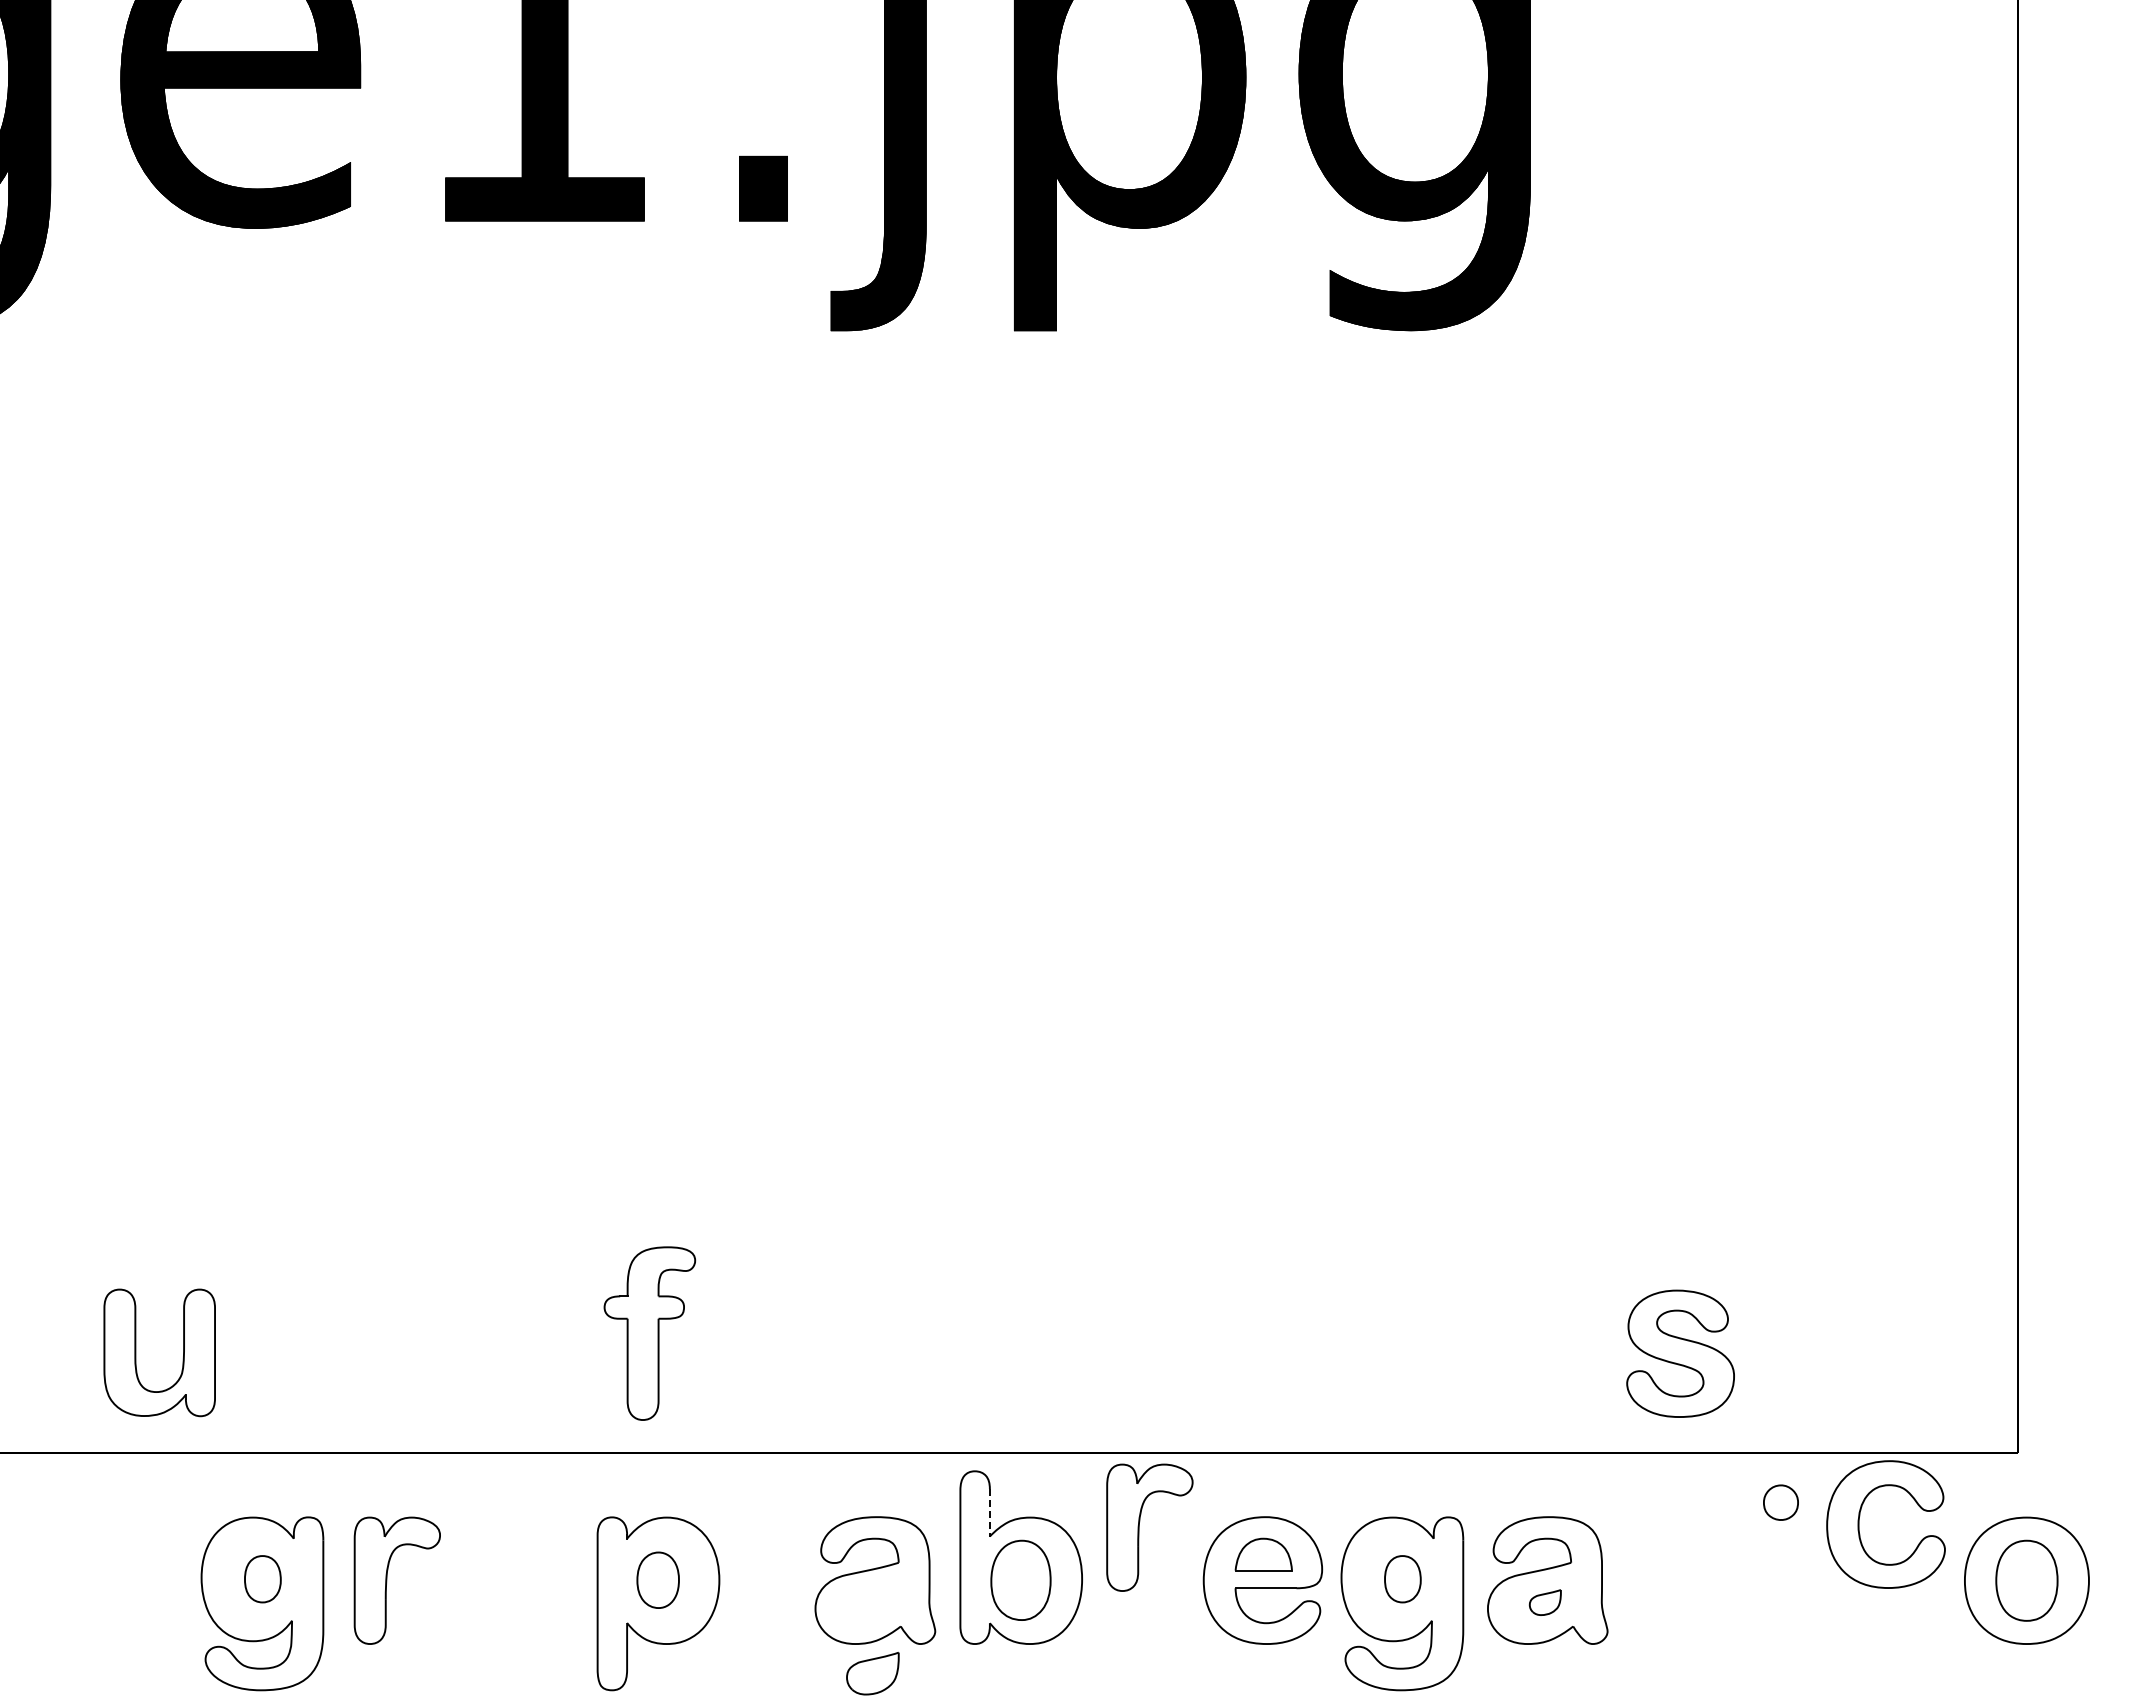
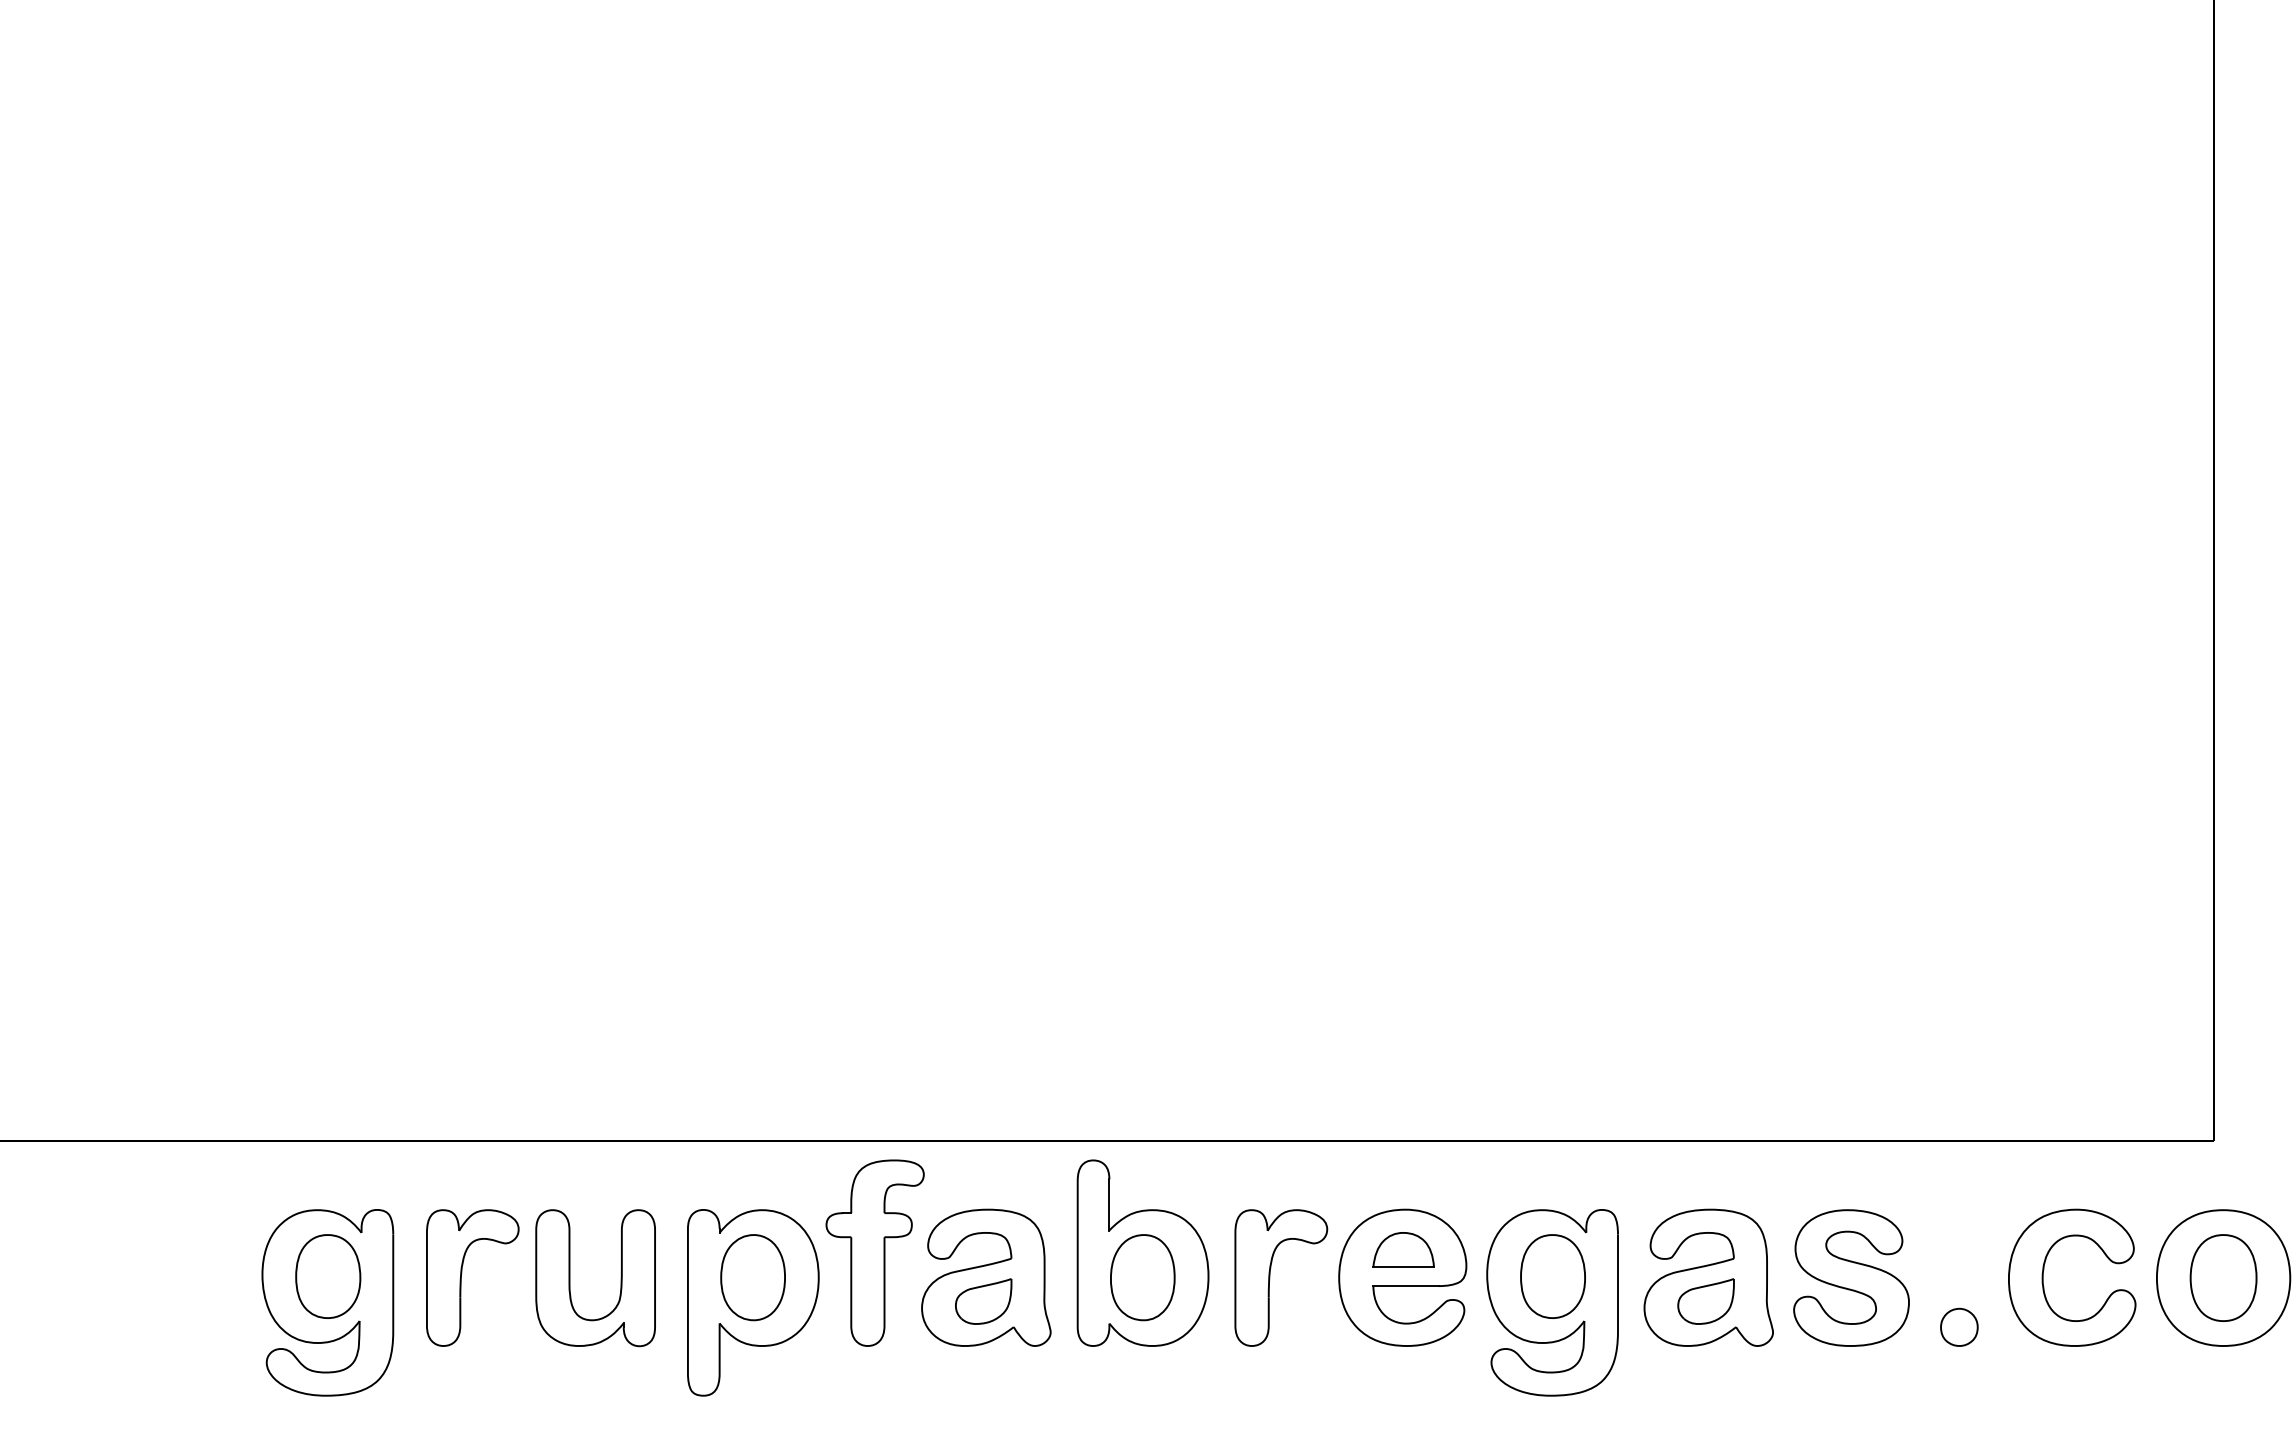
part: (649, 1333) -> (874, 1253), moved
part: (136, 1352) -> (570, 1277), moved
part: (1680, 1353) -> (1851, 1277), moved
part: (1780, 1502) -> (1958, 1327), moved
line: (989, 1512) -> (1108, 1204), dashed -> solid
part: (1859, 1524) -> (2043, 1277), moved
part: (1139, 1527) -> (1270, 1277), moved
part: (262, 1578) -> (327, 1275), size x1.67
part: (1402, 1578) -> (1552, 1275), size x1.67
part: (657, 1579) -> (752, 1276), size x1.43
part: (1545, 1602) -> (1706, 1301), size x1.67
part: (872, 1673) -> (983, 1301), moved

